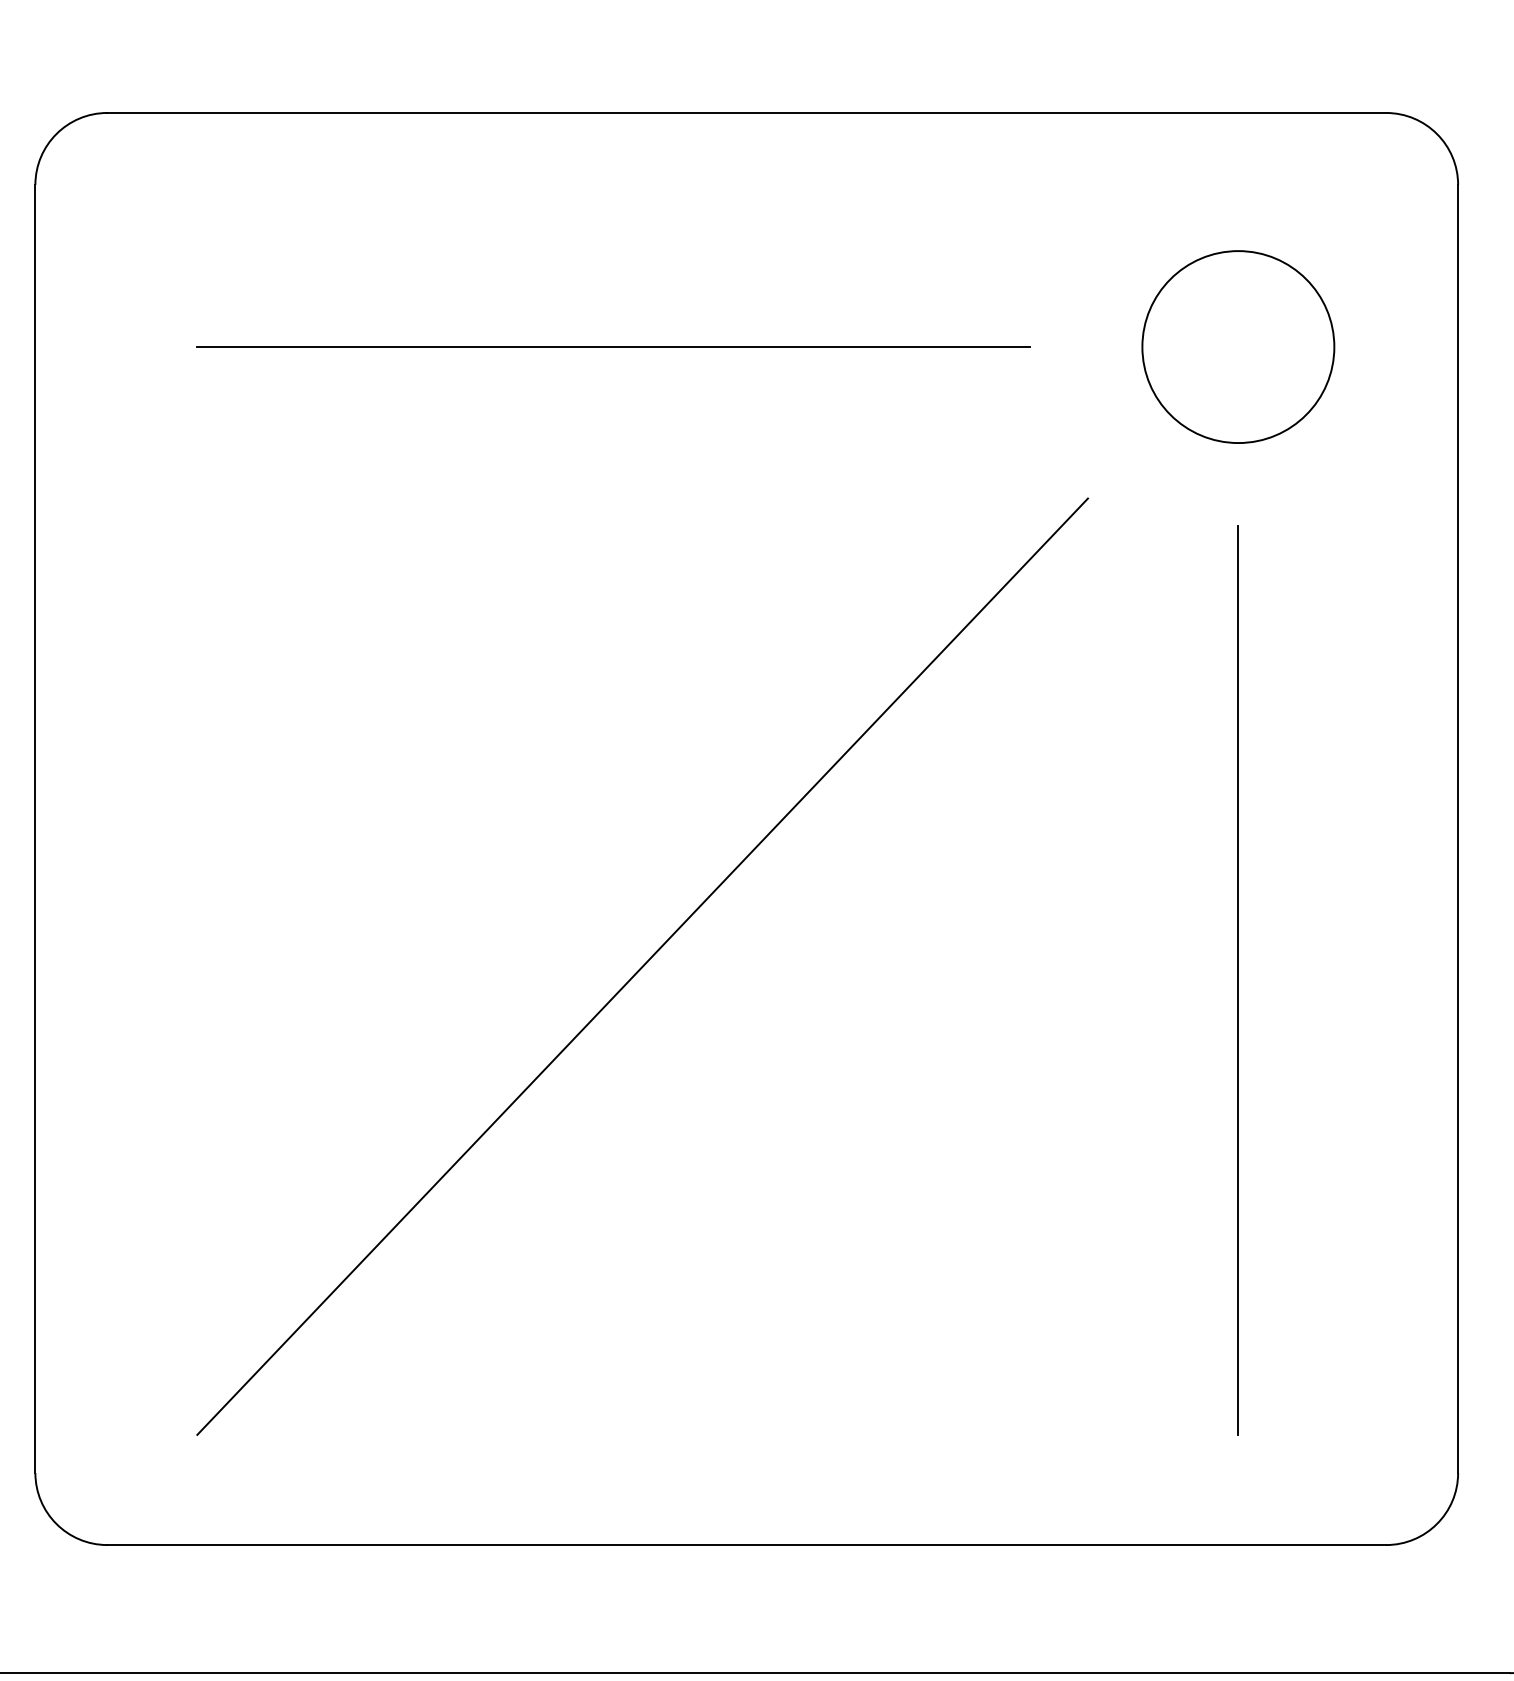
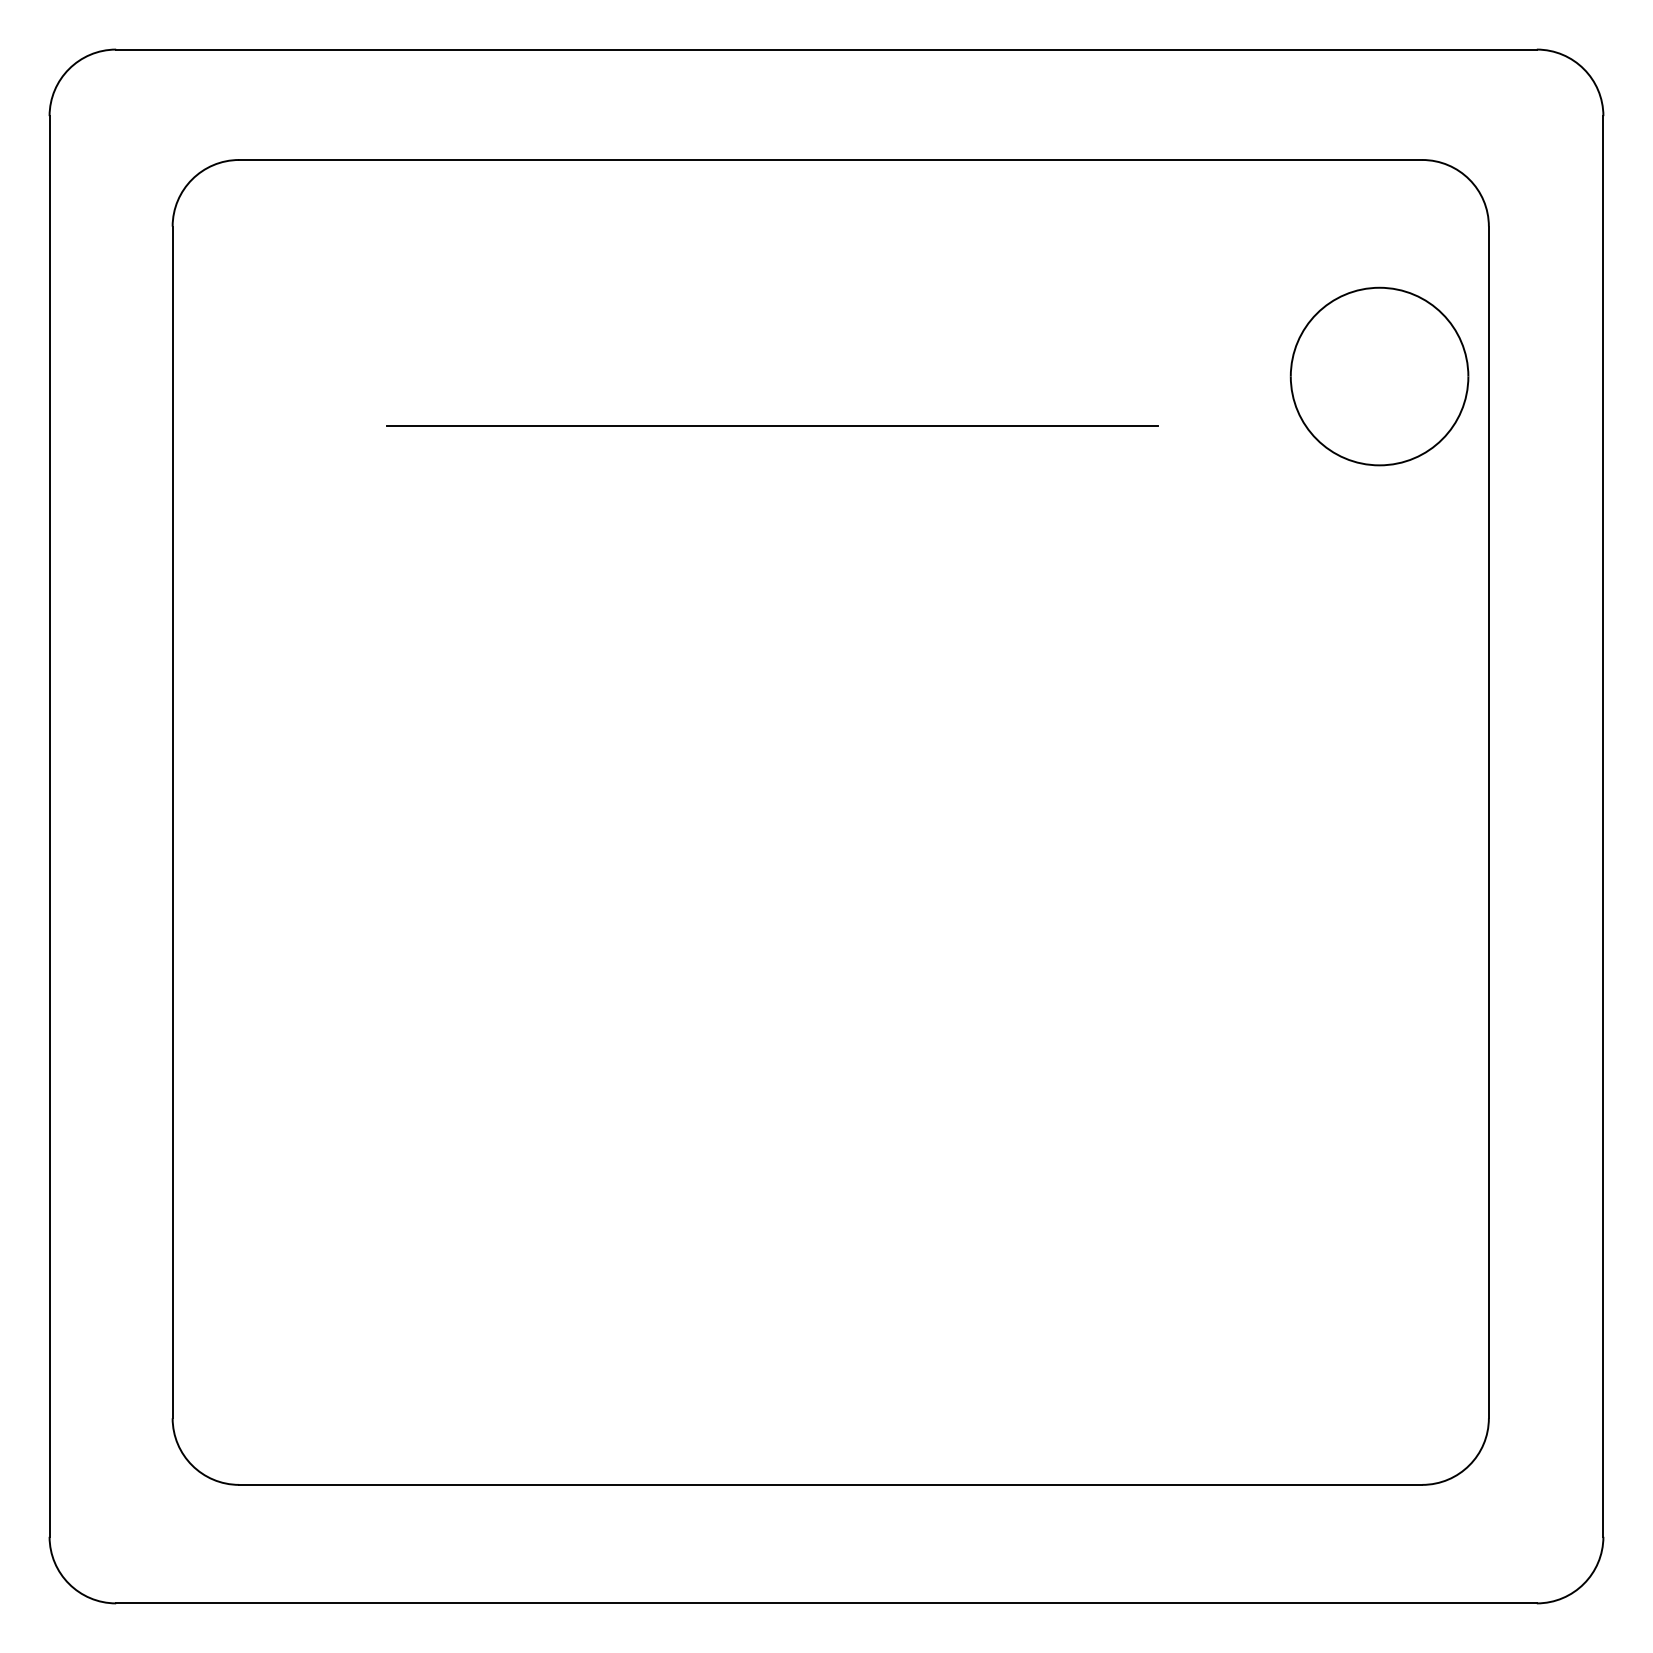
line: (613, 346) -> (772, 425), moved
part: (1238, 346) -> (1379, 376), moved
line: (642, 966) -> (734, 949), removed
line: (1238, 980) -> (1285, 962), removed

